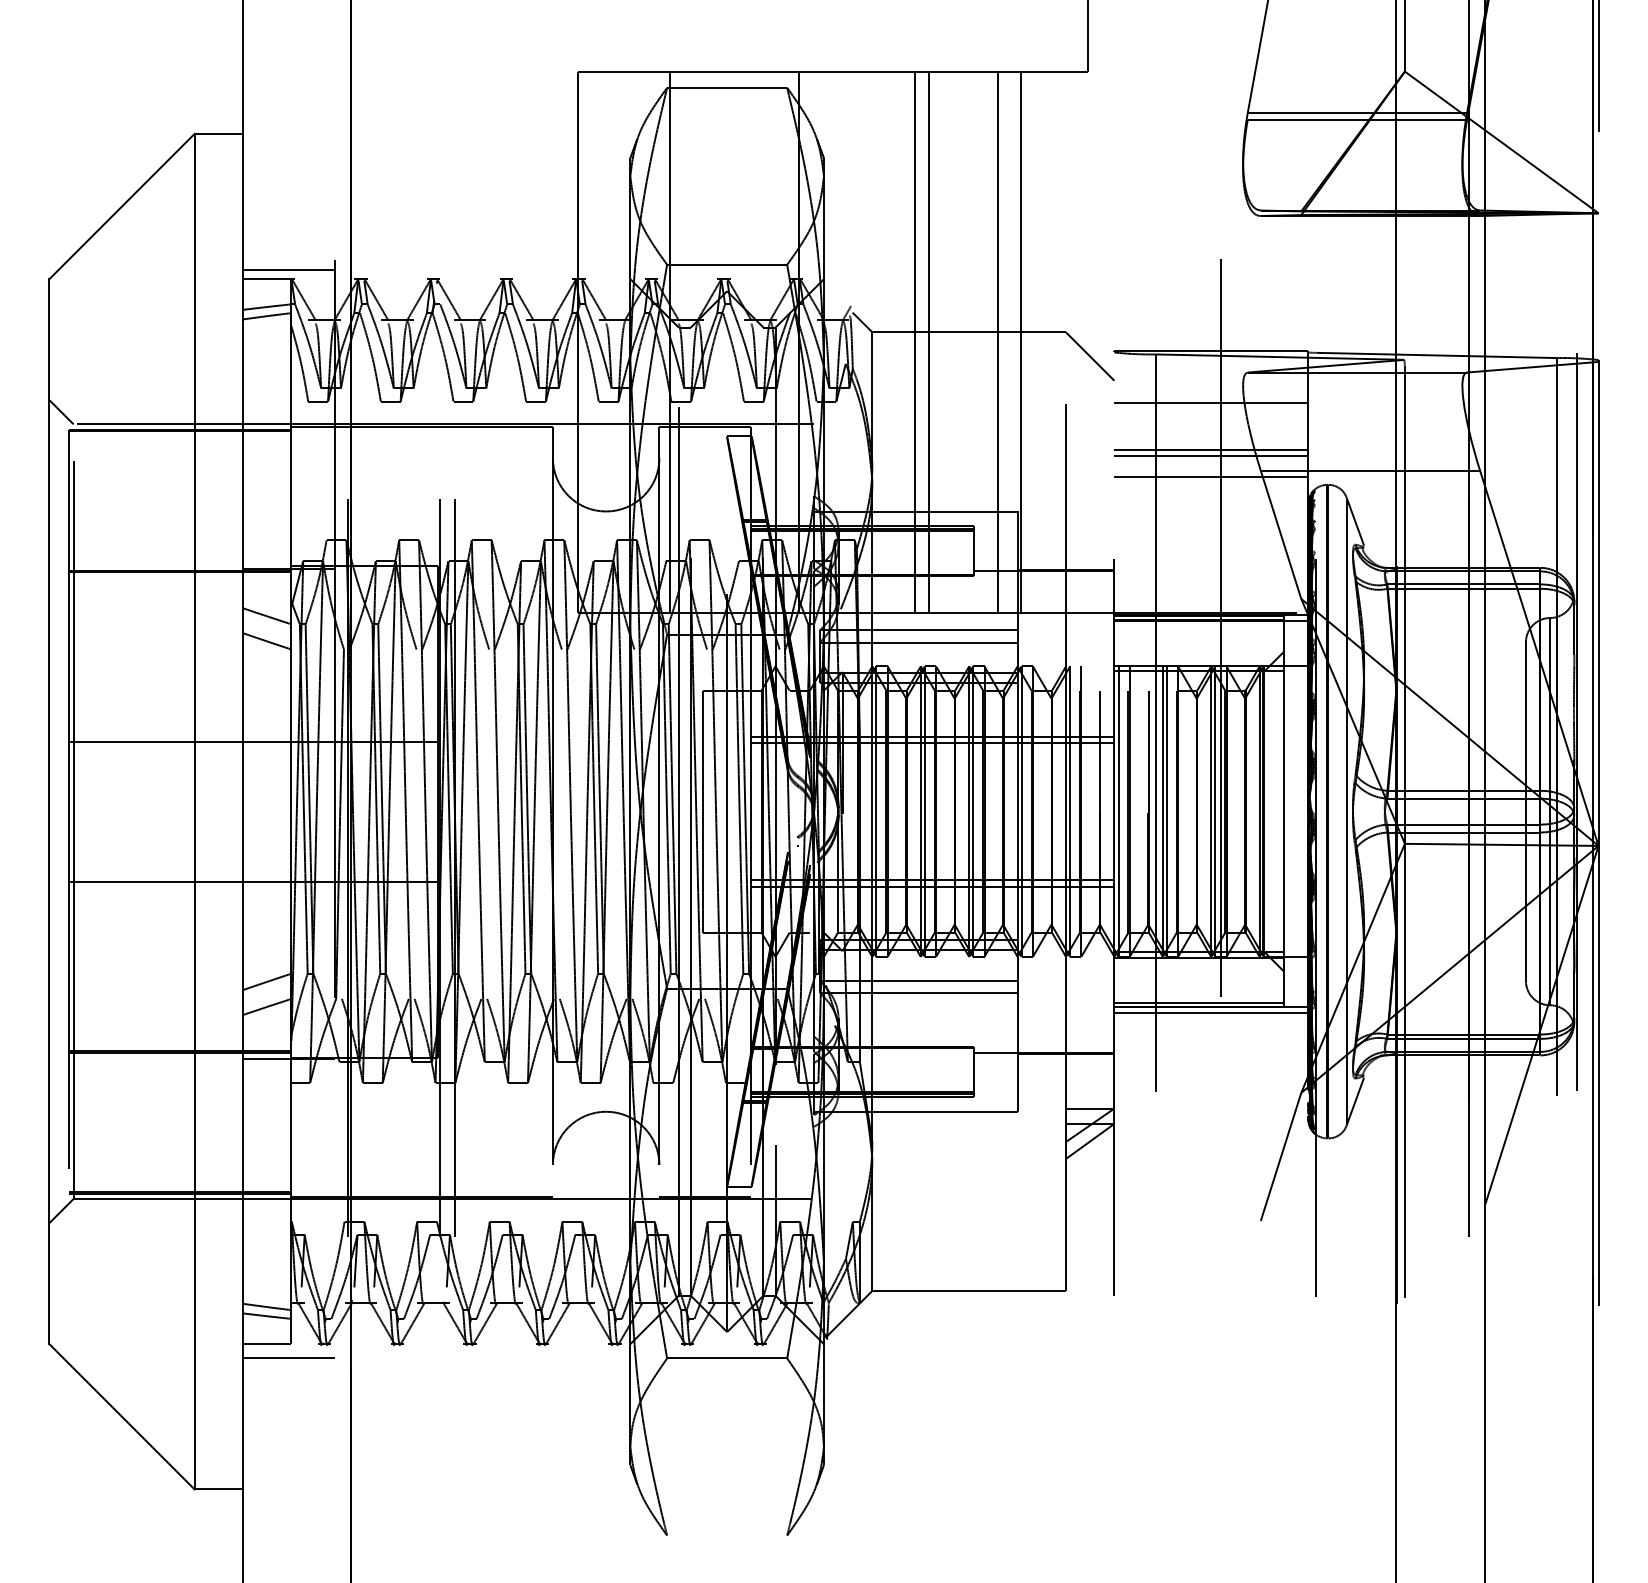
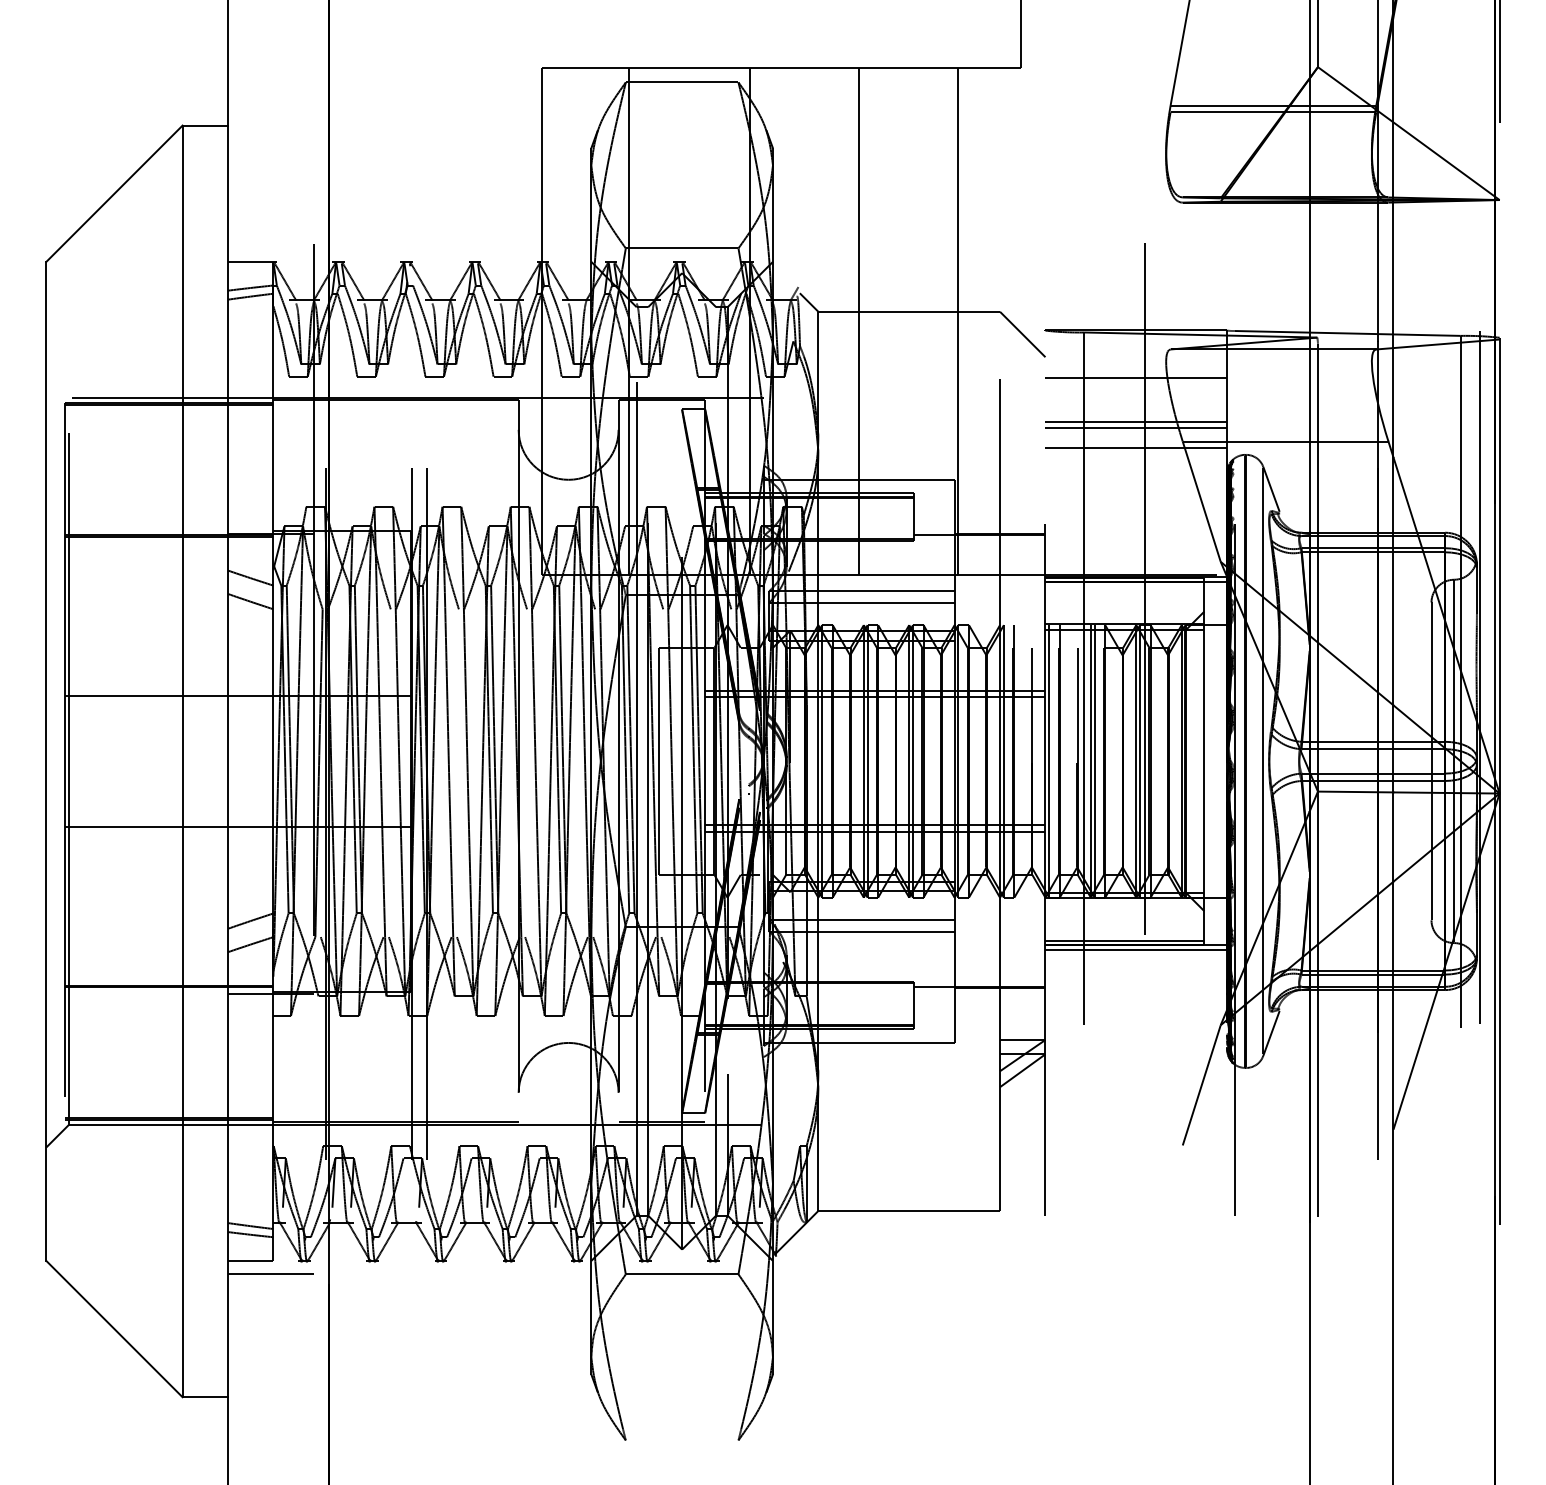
line: (288, 270) -> (270, 253), removed
line: (928, 342) -> (871, 321), removed
line: (997, 342) -> (935, 321), removed
line: (61, 412) -> (57, 386), removed

